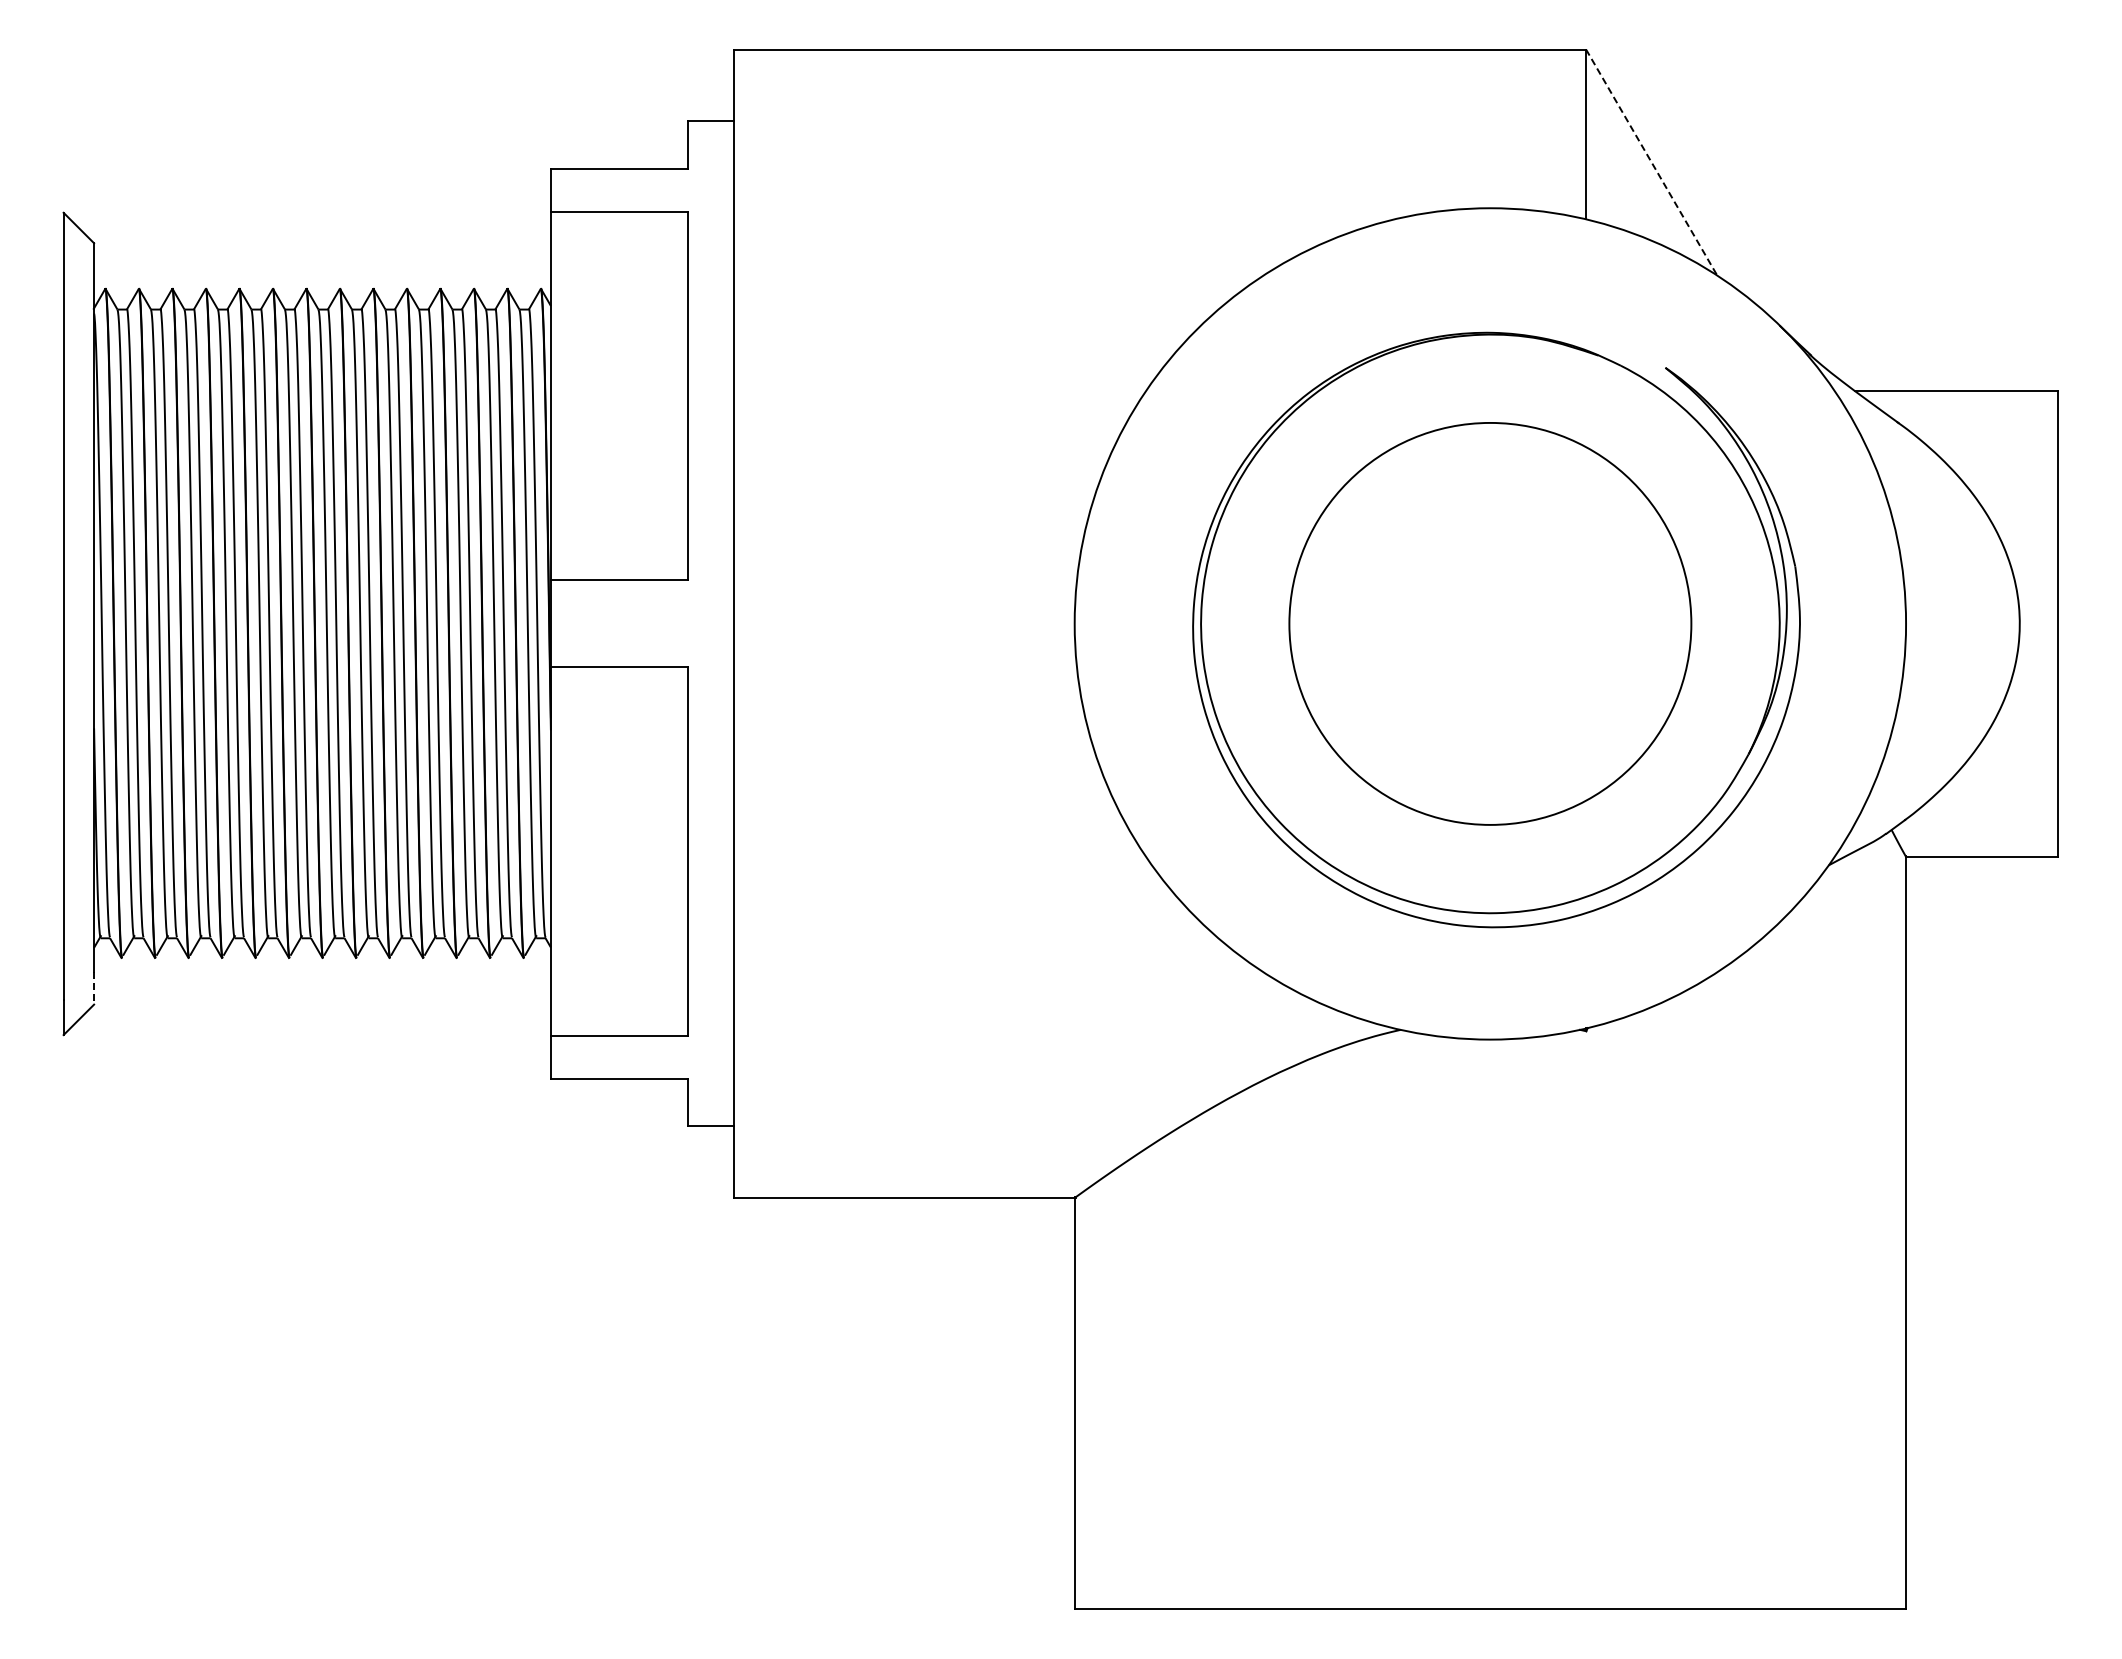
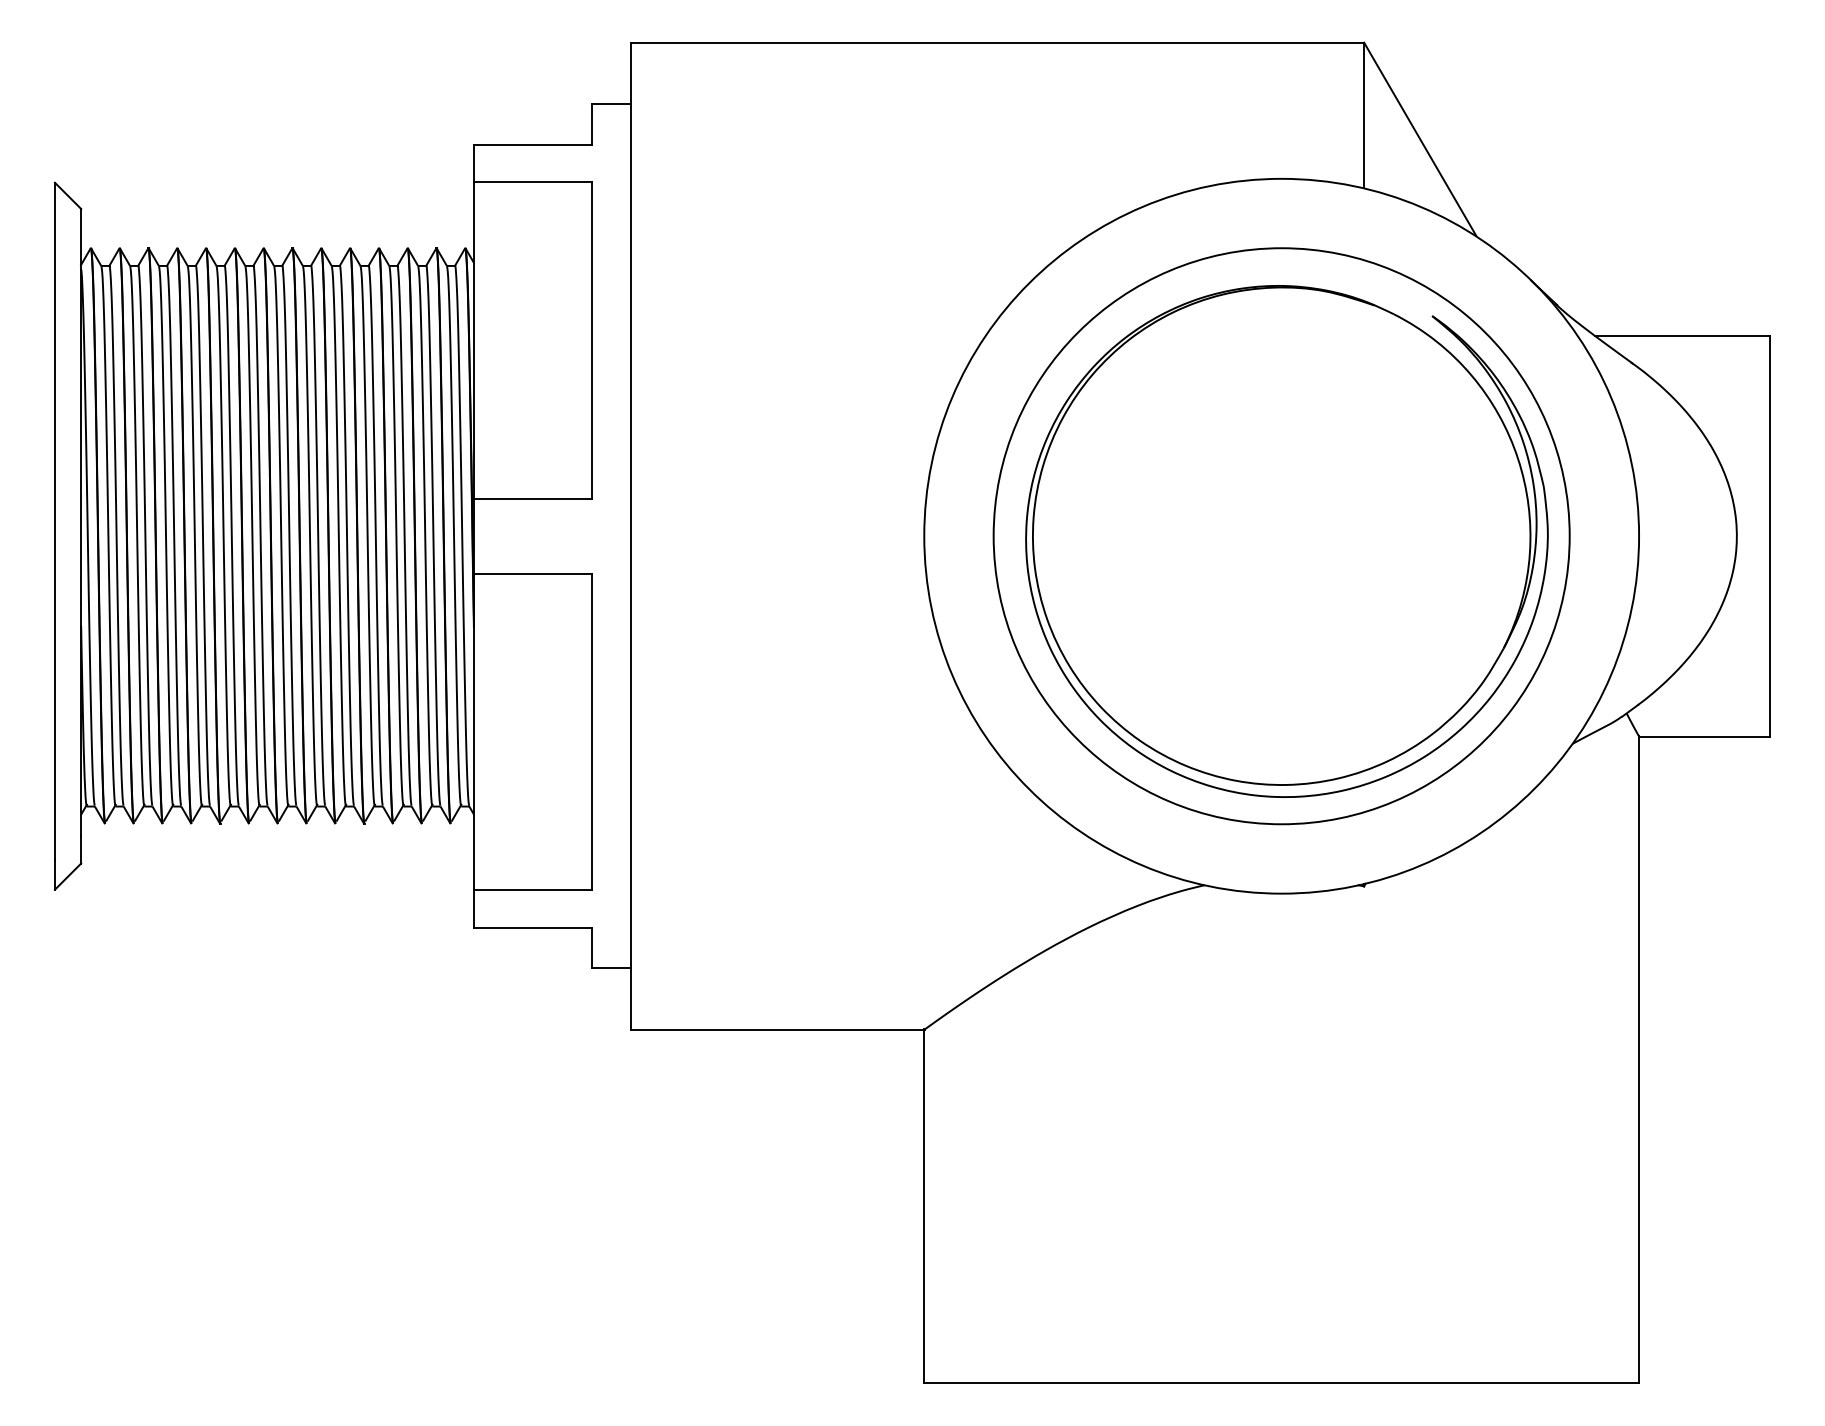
line: (1651, 162) -> (1420, 139), dashed -> solid
circle: (1490, 623) -> (1281, 535), size x1.67
line: (94, 988) -> (81, 849), dashed -> solid

